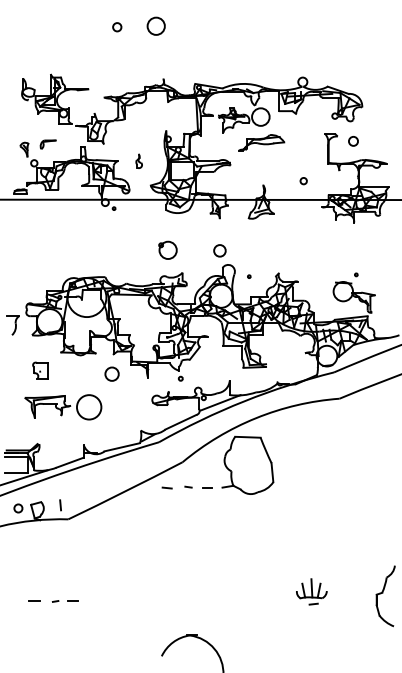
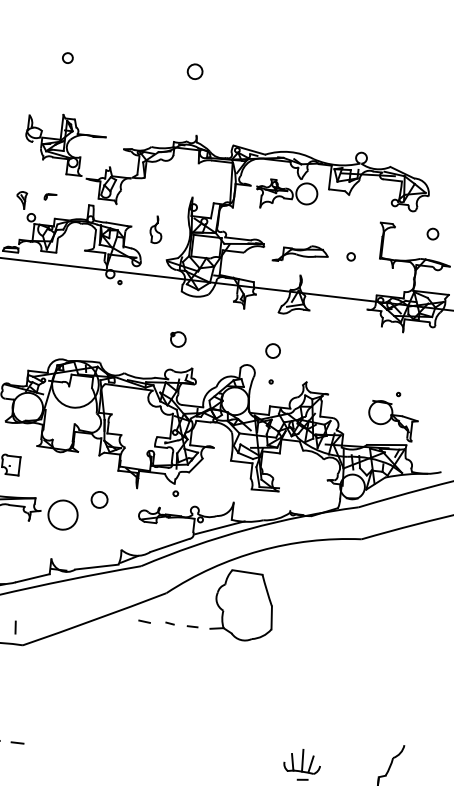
circle: (156, 26) -> (195, 71), size x0.71
circle: (117, 27) -> (68, 58), moved
circle: (353, 141) -> (432, 234), moved
part: (261, 142) -> (300, 253), moved
part: (47, 144) -> (49, 197), size x0.62
part: (138, 161) -> (155, 229), size x1.67
circle: (303, 181) -> (350, 257), moved
part: (167, 250) -> (177, 339), size x0.71
circle: (219, 250) -> (272, 350), moved
circle: (111, 373) -> (98, 499), moved

